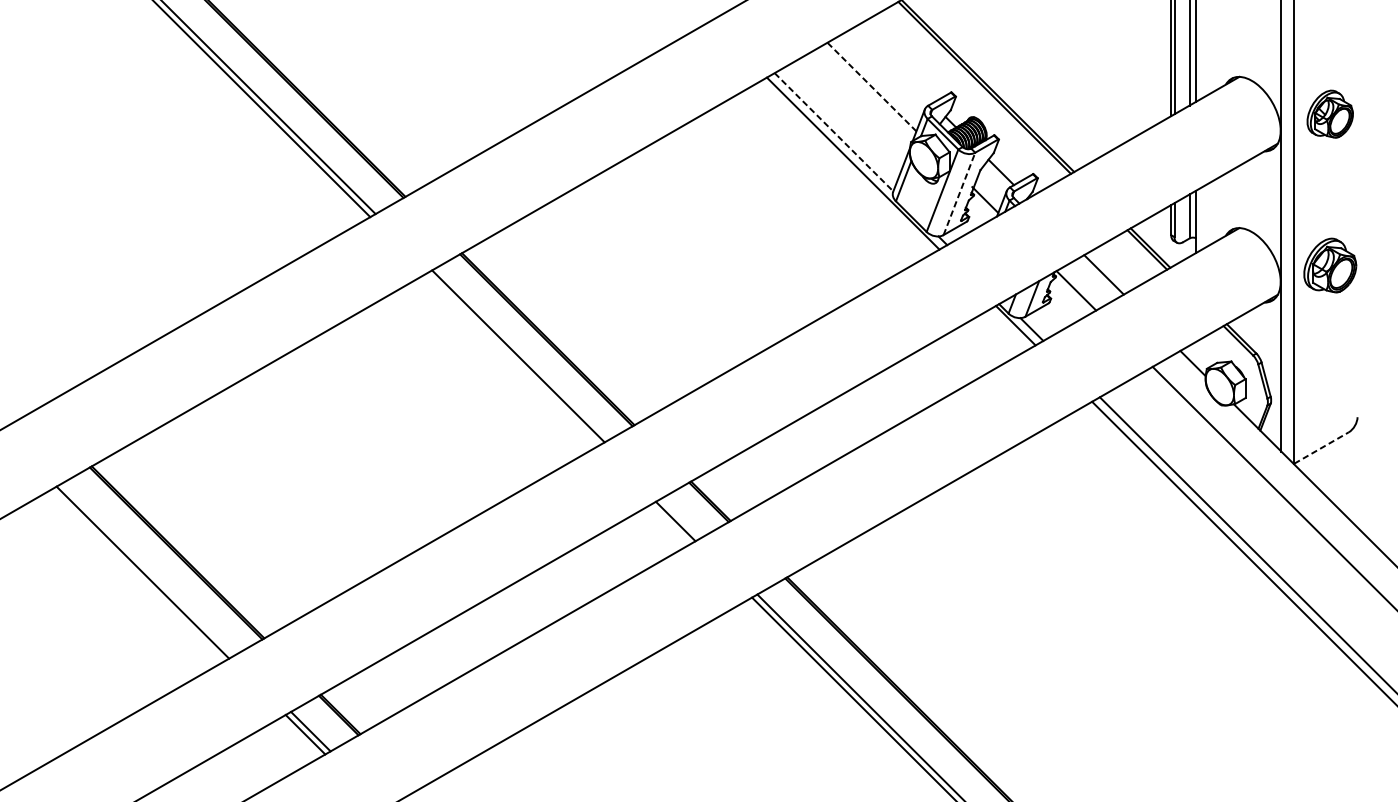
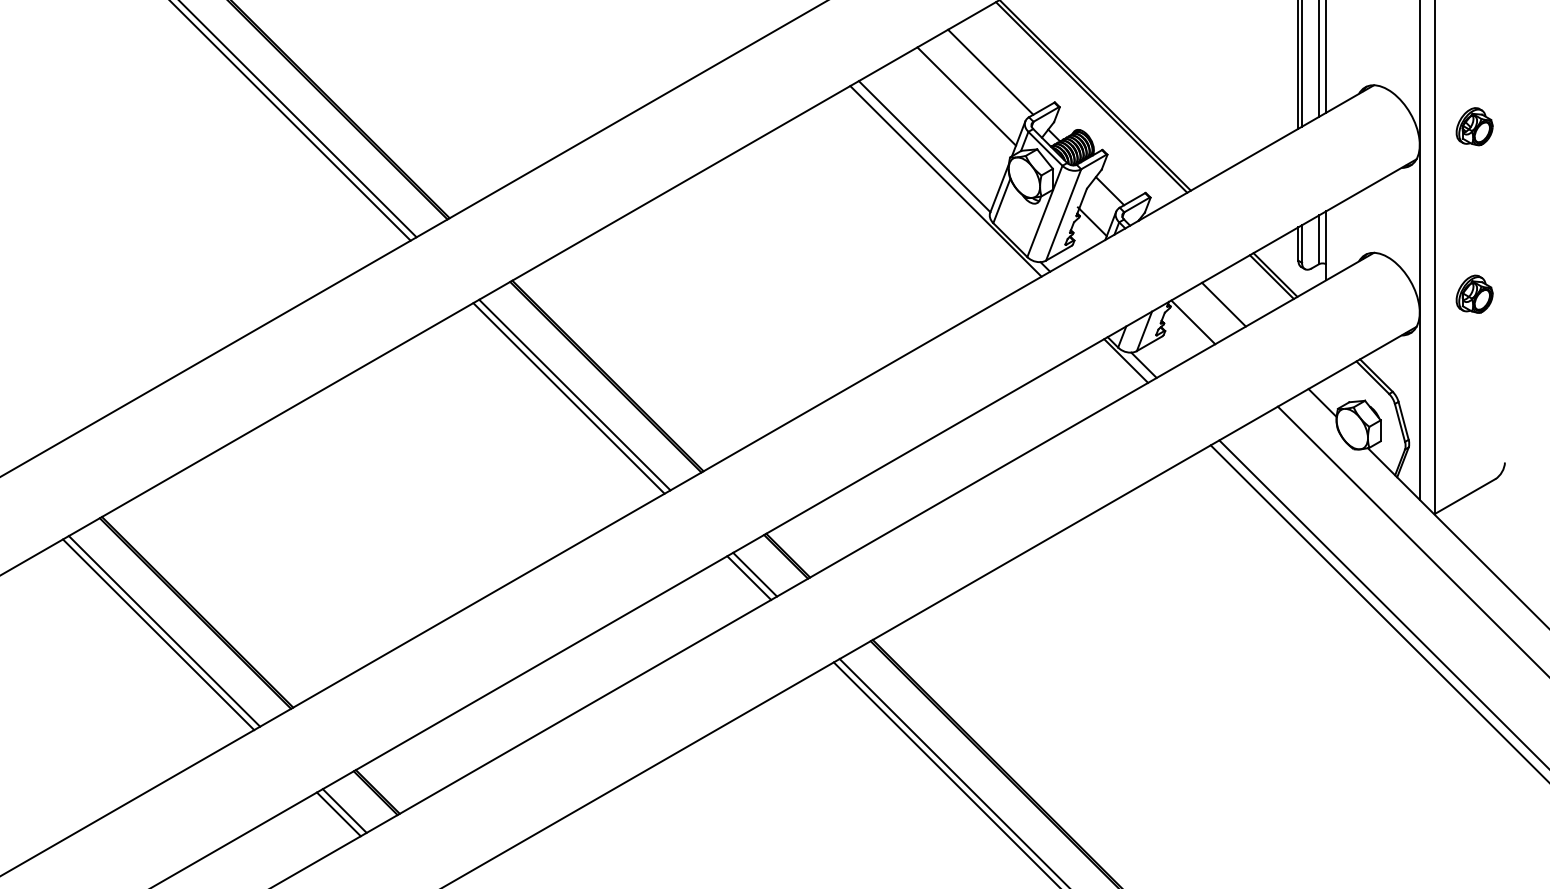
line: (893, 64) -> (990, 71), added
line: (871, 87) -> (966, 96), dashed -> solid
part: (1330, 114) -> (1474, 126), size x0.71
line: (833, 132) -> (924, 146), dashed -> solid
line: (959, 193) -> (1063, 214), dashed -> solid
part: (1330, 264) -> (1474, 293), size x0.62
line: (512, 359) -> (568, 398), added
line: (1321, 447) -> (1465, 496), dashed -> solid
line: (681, 518) -> (755, 574), added
line: (148, 569) -> (164, 631), added

